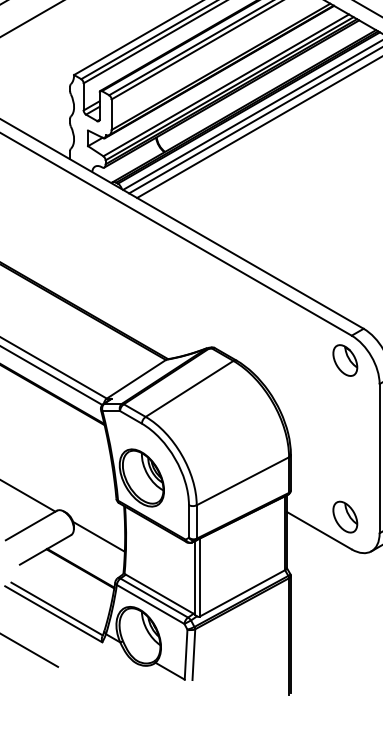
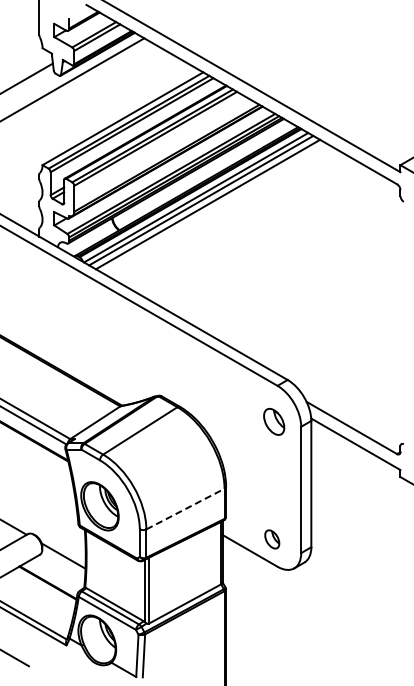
part: (345, 360) -> (274, 421), moved
line: (242, 480) -> (185, 508), solid -> dashed
part: (345, 517) -> (272, 539), size x0.7

